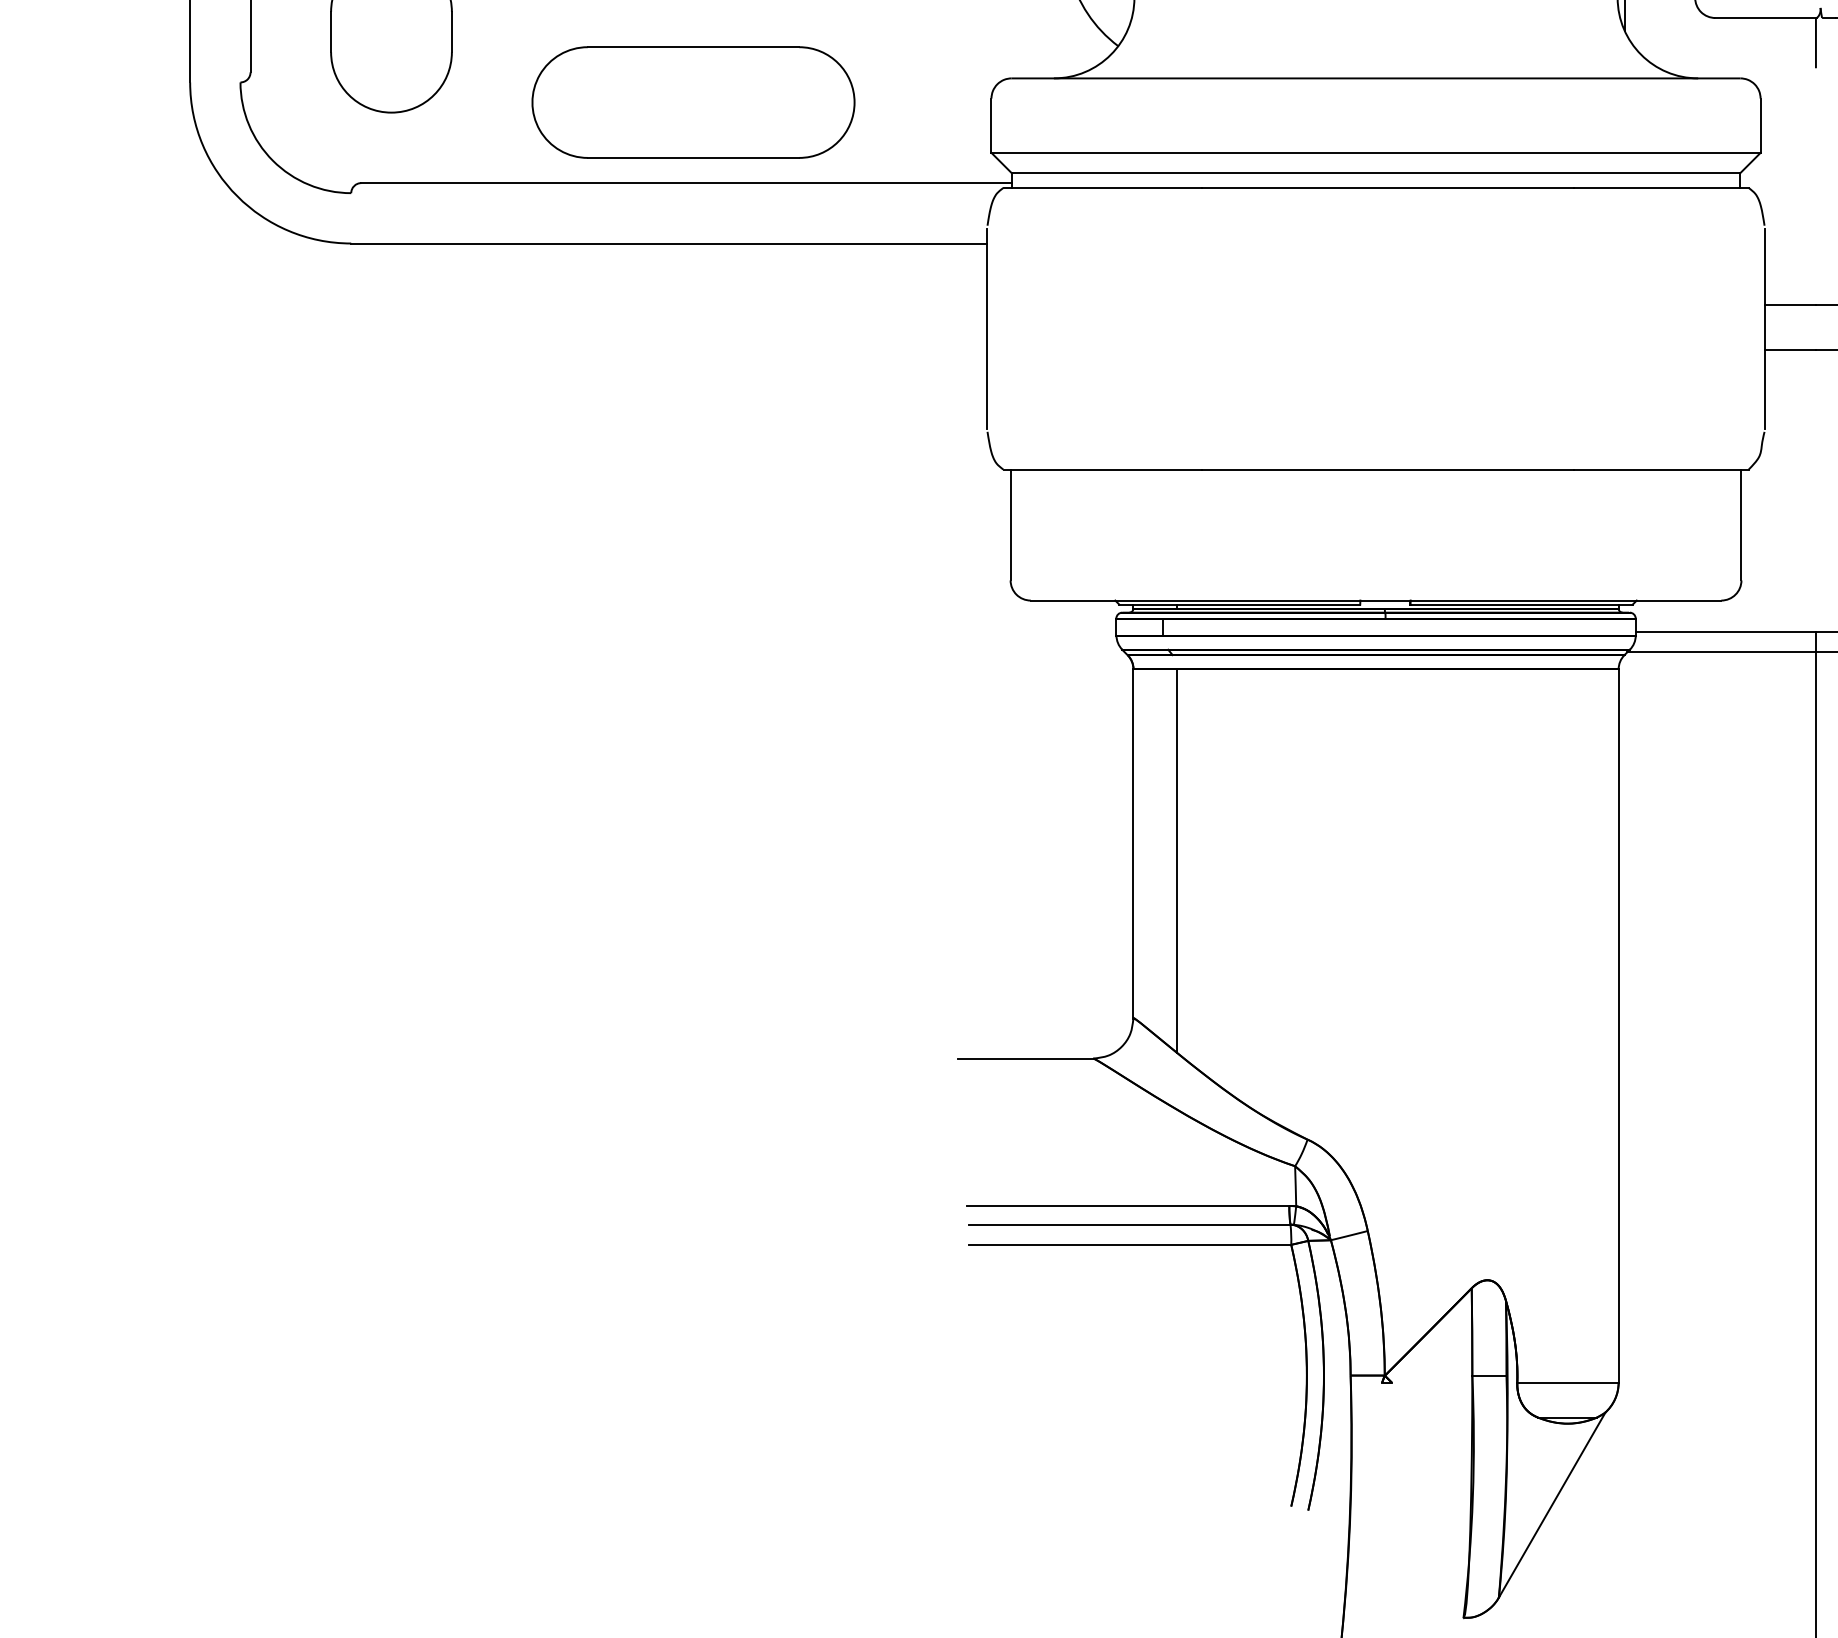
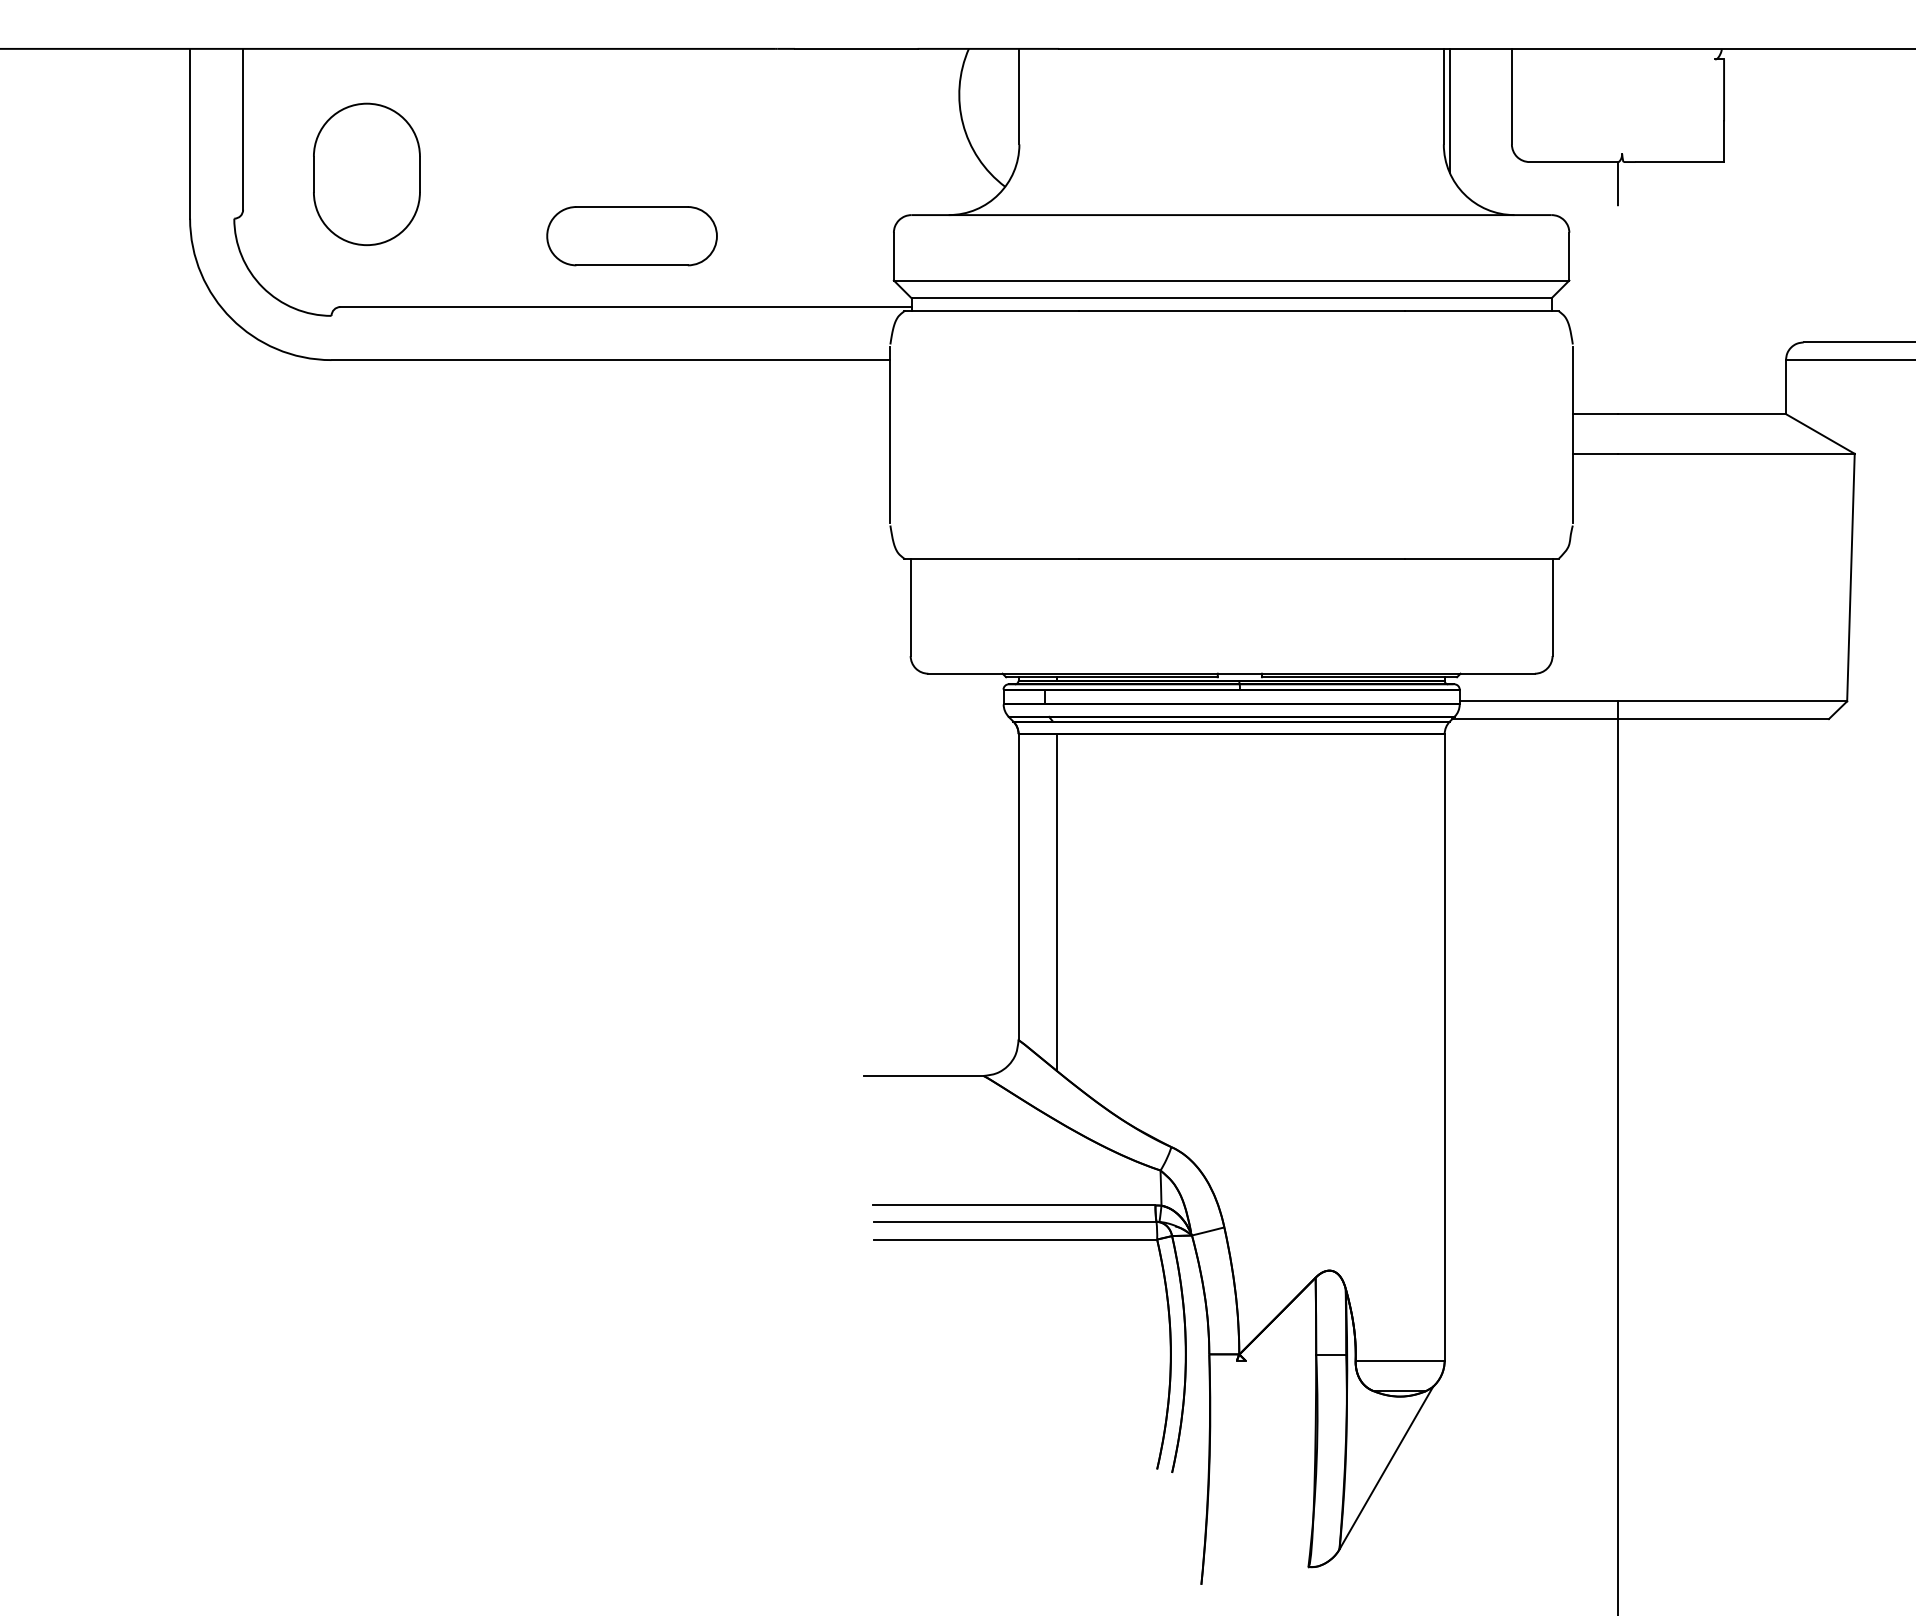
part: (692, 101) -> (631, 235), size x0.6

